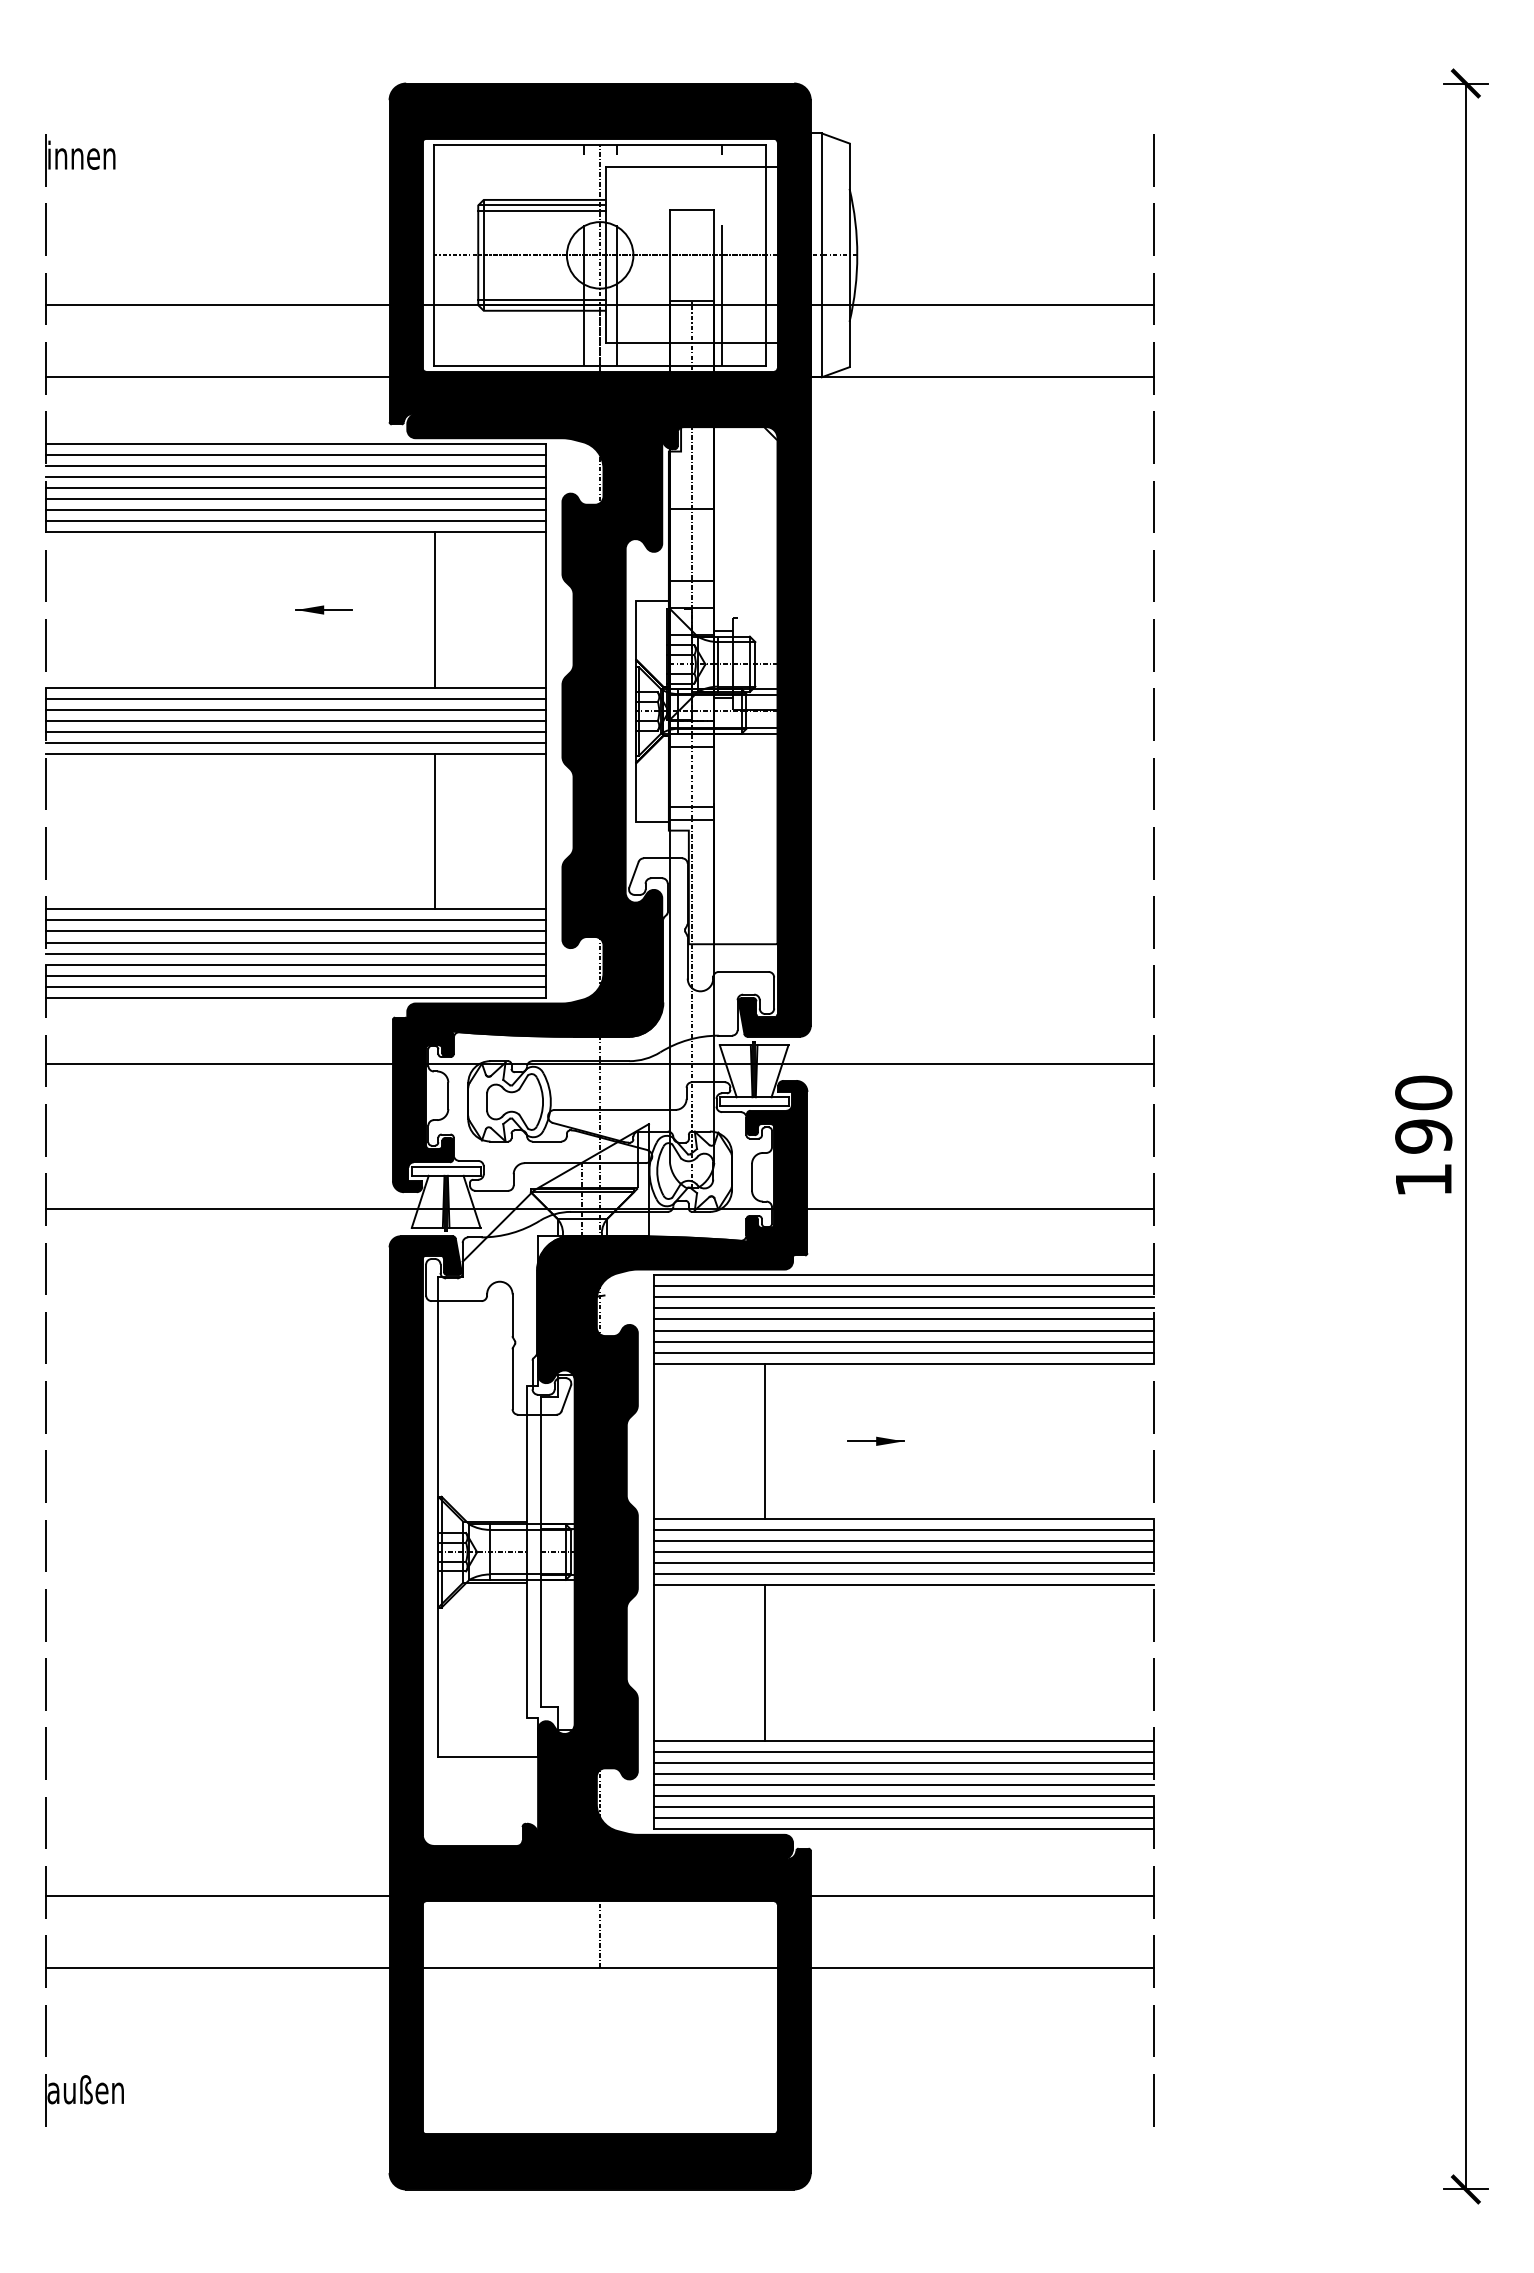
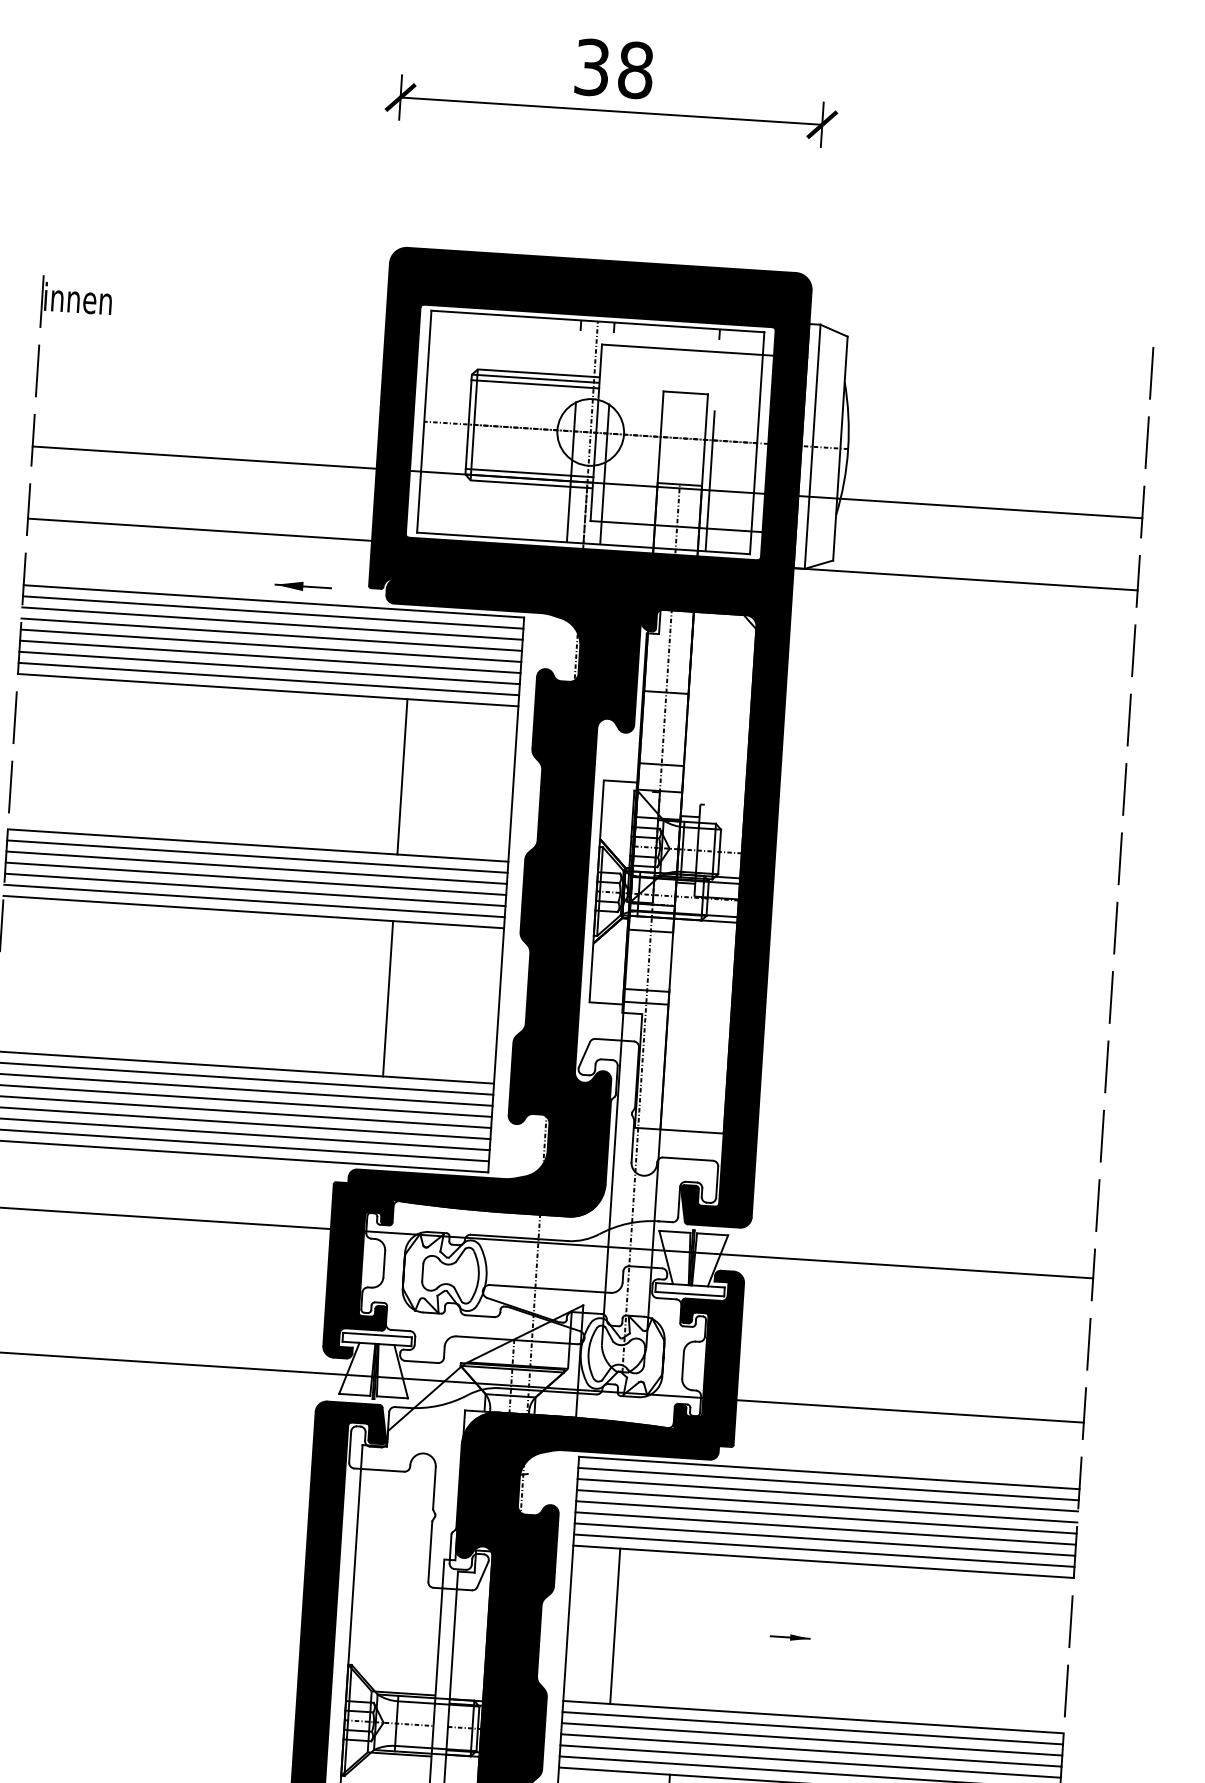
part: (323, 609) -> (302, 585), moved
line: (765, 1440) -> (615, 1625), moved
part: (875, 1440) -> (789, 1636), size x0.7

